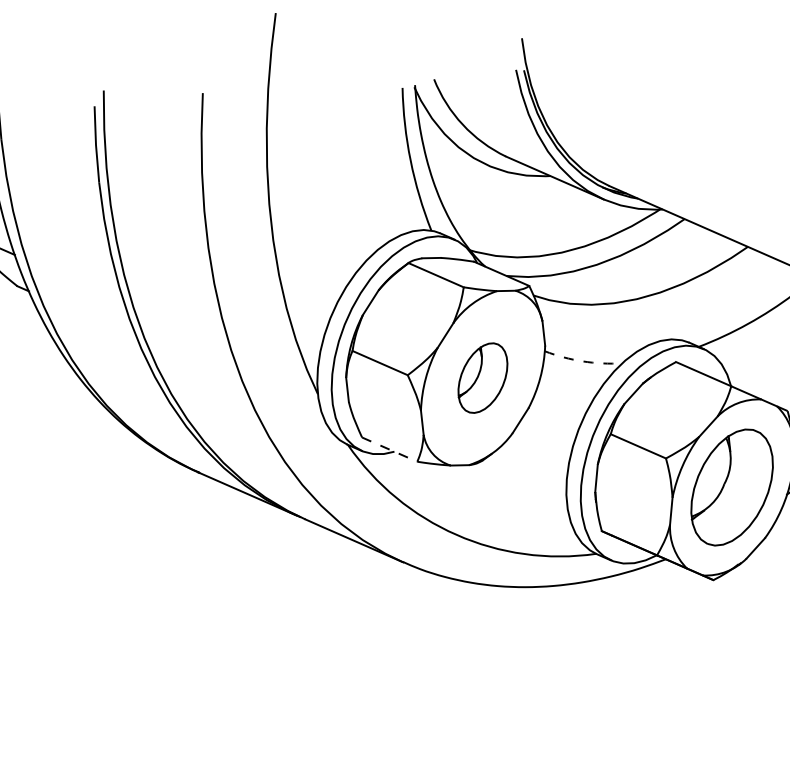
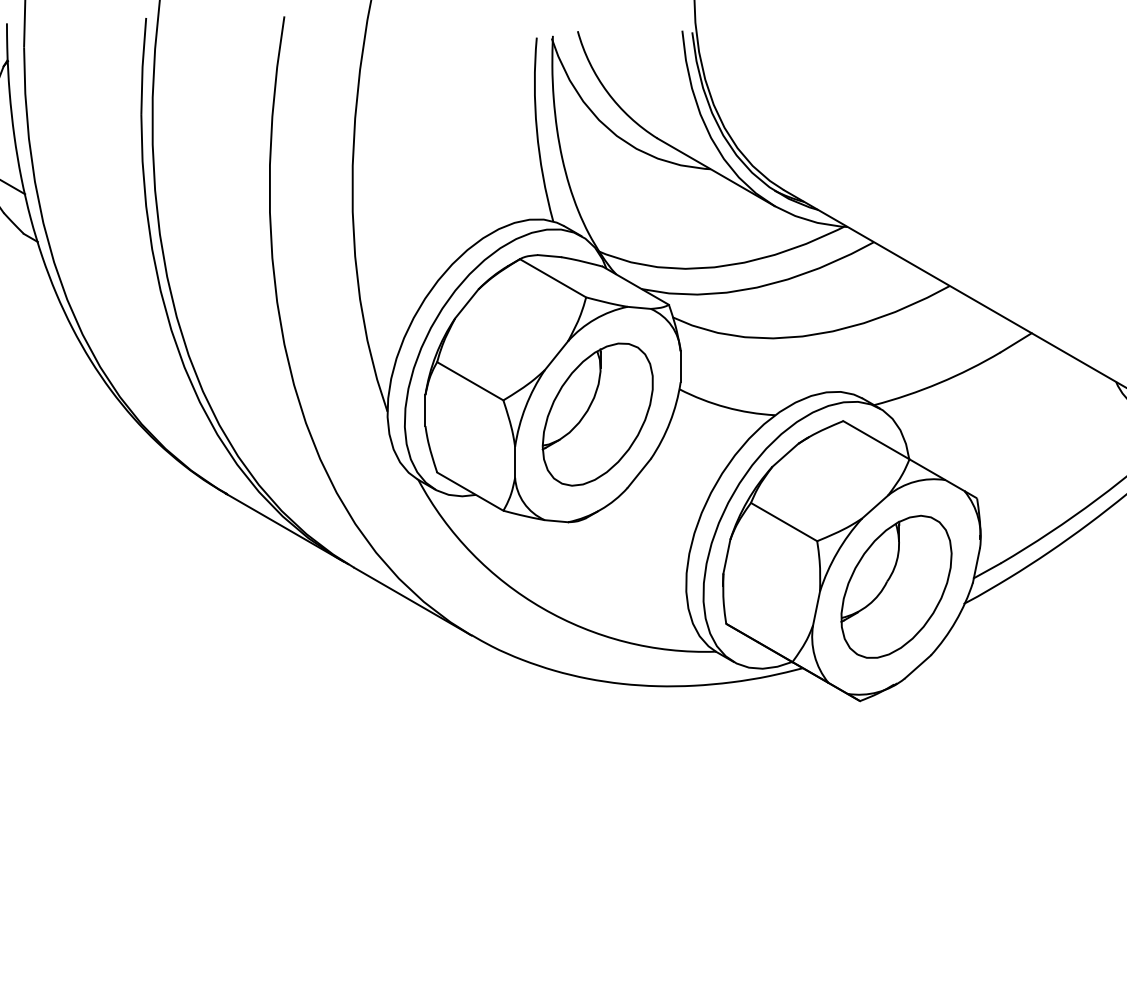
arc: (583, 361) -> (726, 407), dashed -> solid
part: (482, 378) -> (597, 414), size x1.67
line: (389, 449) -> (470, 491), dashed -> solid

